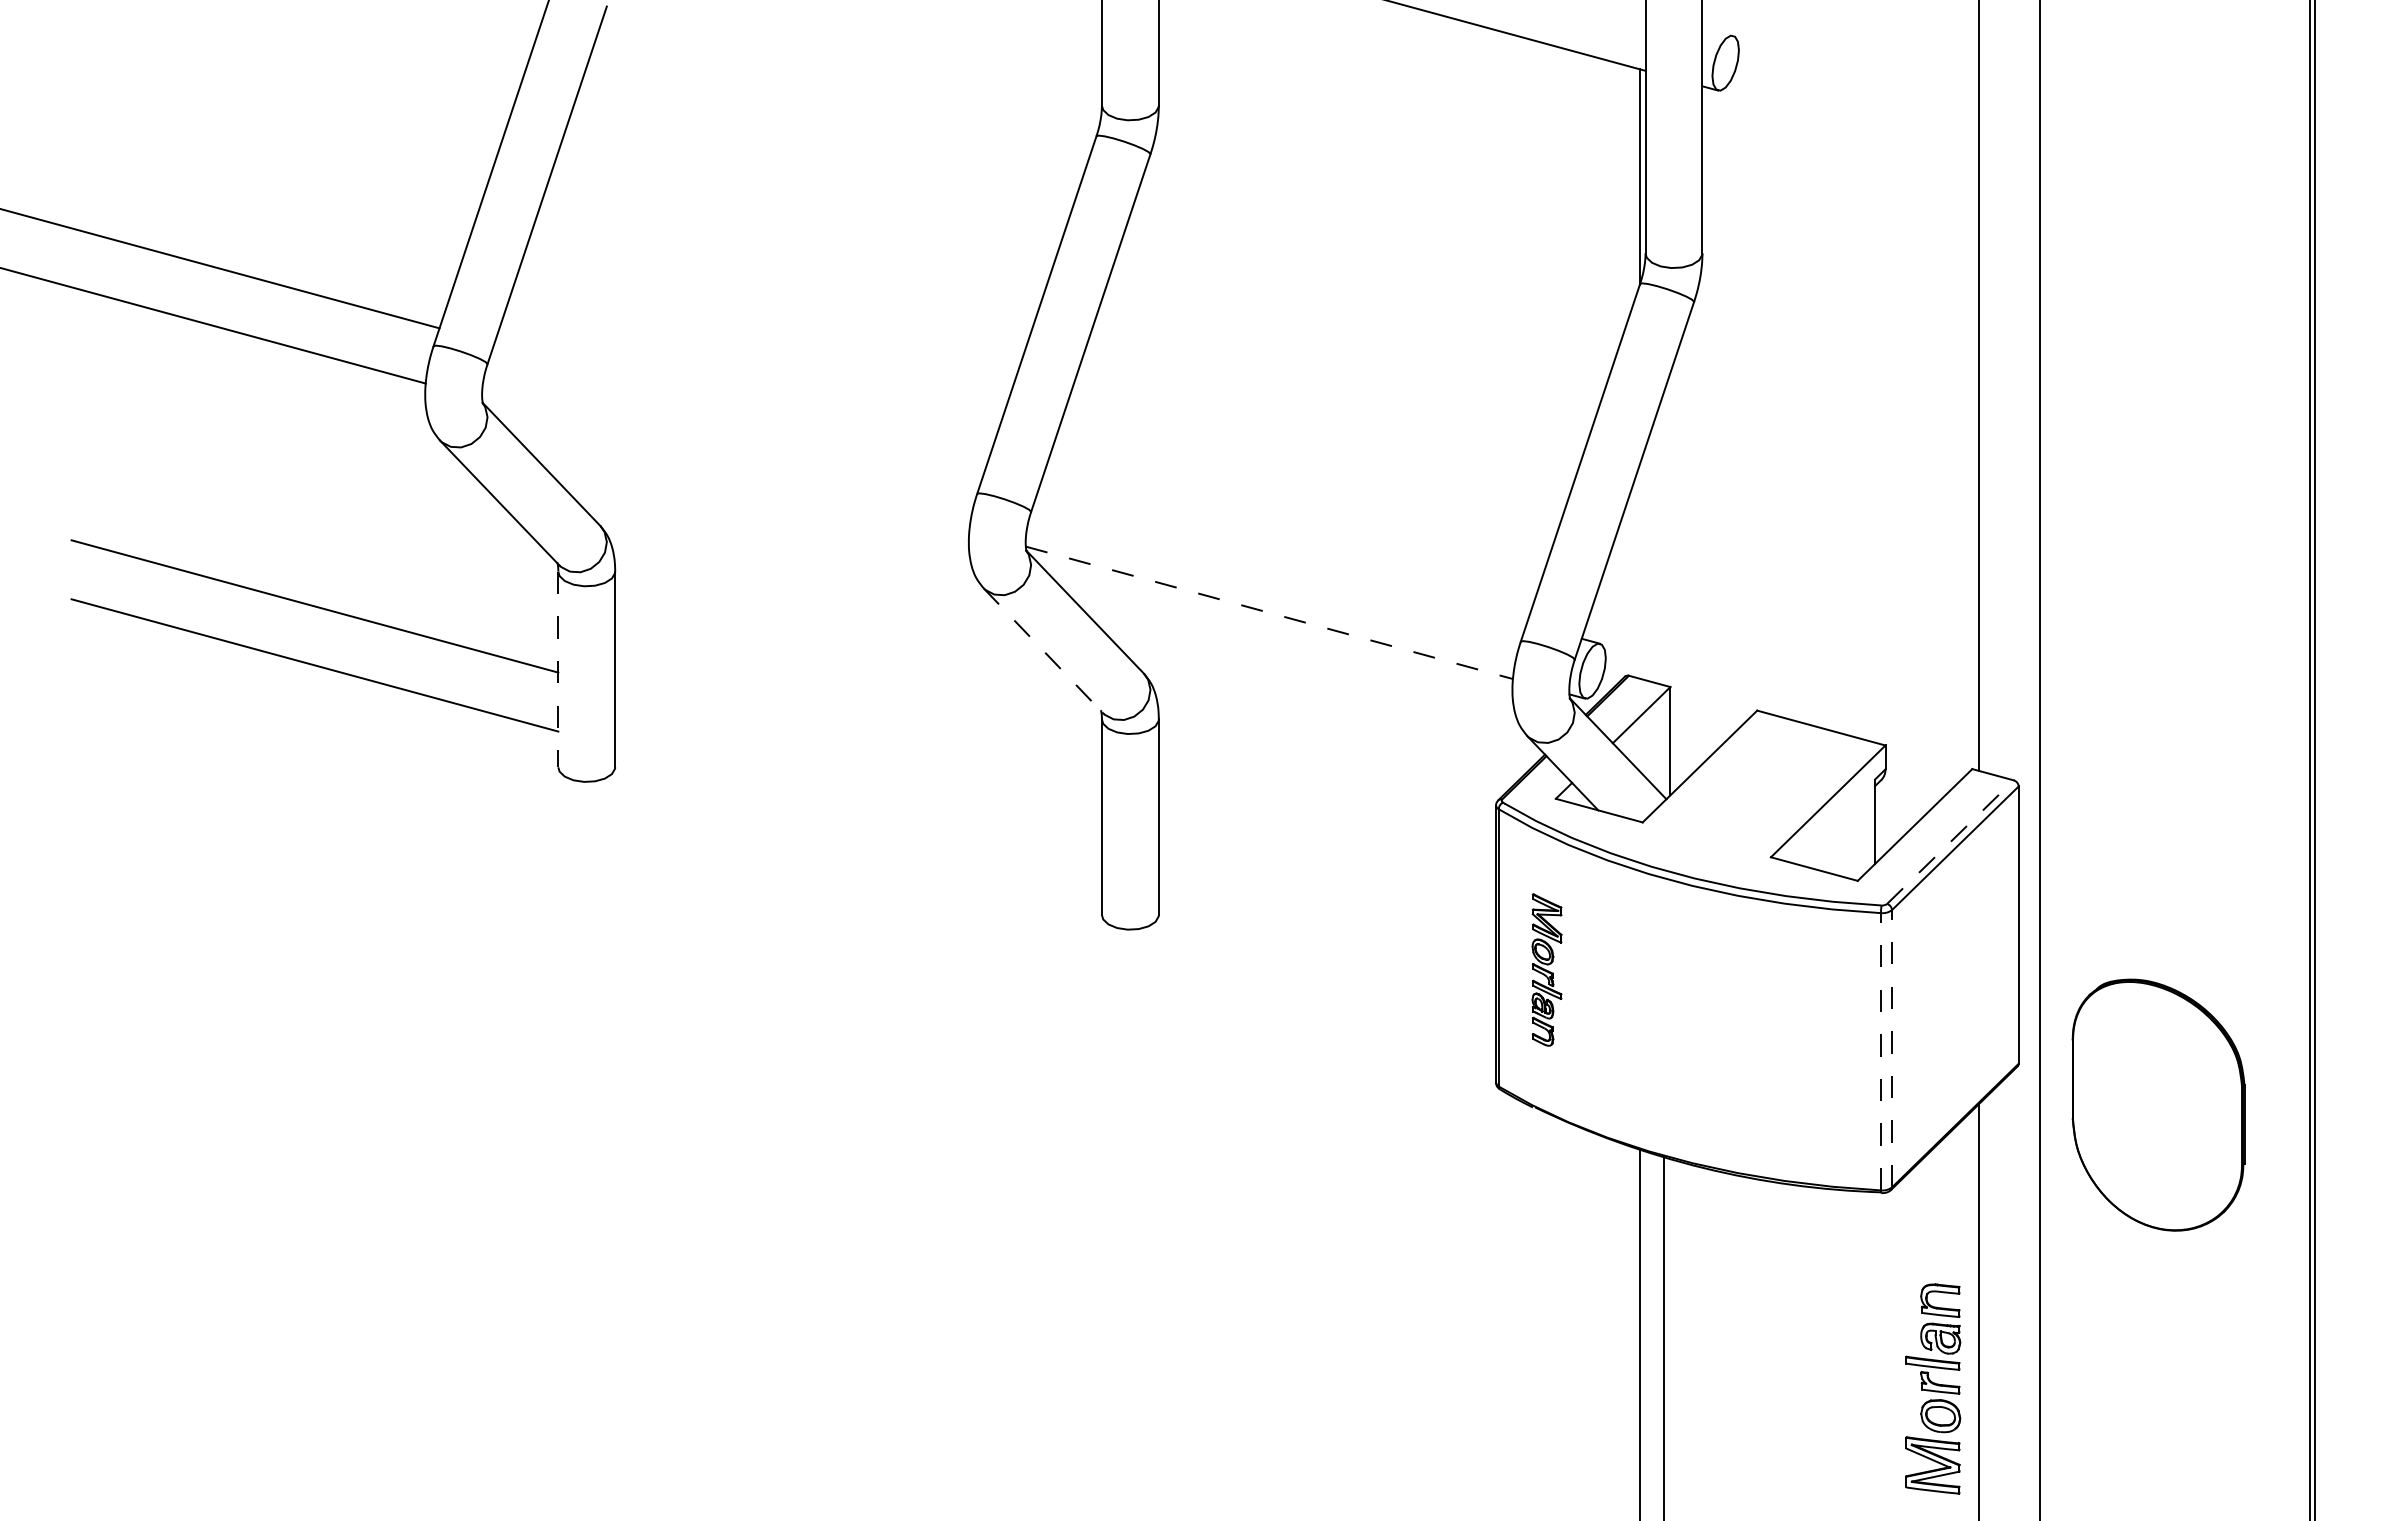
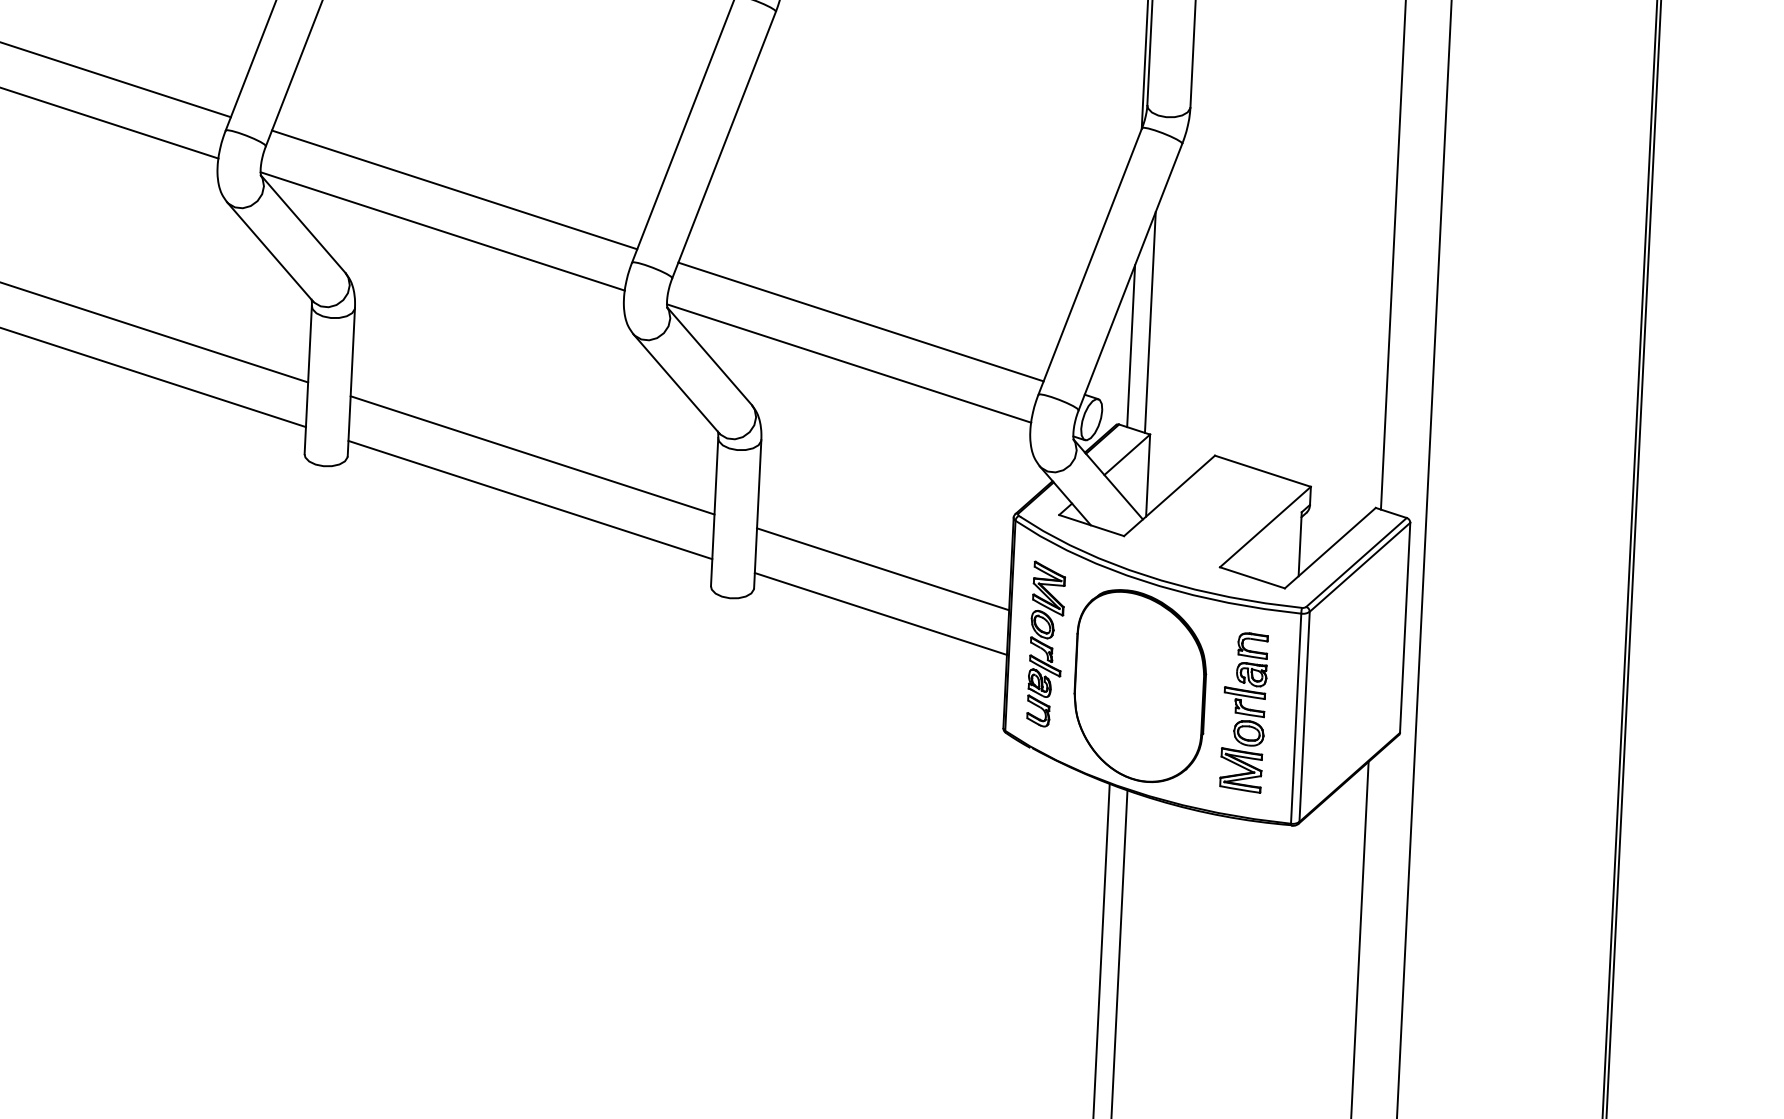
line: (738, 409) -> (454, 189), added
line: (725, 464) -> (442, 230), added
line: (1663, 539) -> (1150, 322), added
line: (1282, 557) -> (861, 322), added
line: (1639, 571) -> (1130, 345), added
line: (1270, 613) -> (849, 364), dashed -> solid
line: (1043, 651) -> (676, 384), dashed -> solid
line: (558, 669) -> (308, 380), dashed -> solid
line: (858, 754) -> (532, 455), added
line: (858, 813) -> (530, 500), added
line: (1950, 841) -> (1356, 561), dashed -> solid
line: (1327, 881) -> (883, 569), added
line: (1327, 940) -> (880, 613), added
part: (1546, 969) -> (1045, 643), size x1.43
line: (1892, 1048) -> (1304, 716), dashed -> solid
line: (1881, 1051) -> (1296, 718), dashed -> solid
part: (2158, 1104) -> (1140, 685), moved
part: (1933, 1388) -> (1244, 712), moved

